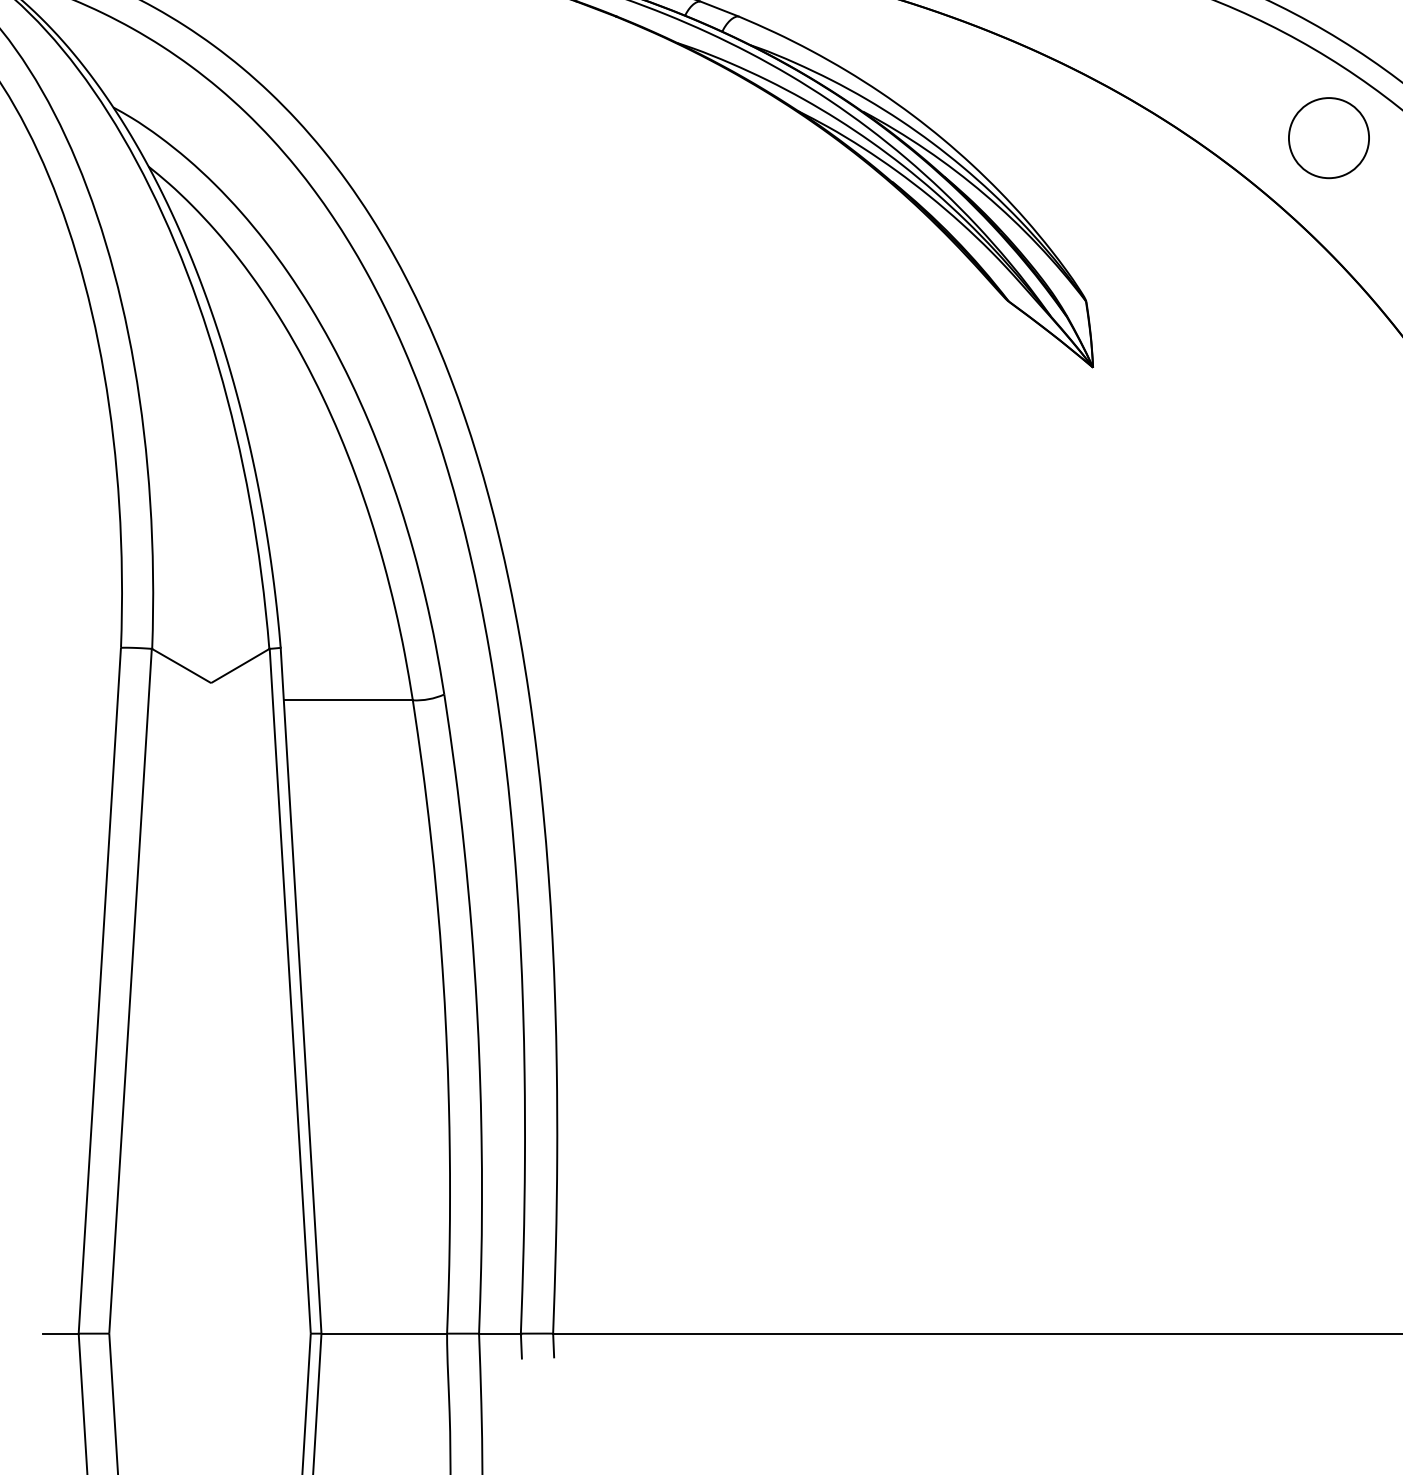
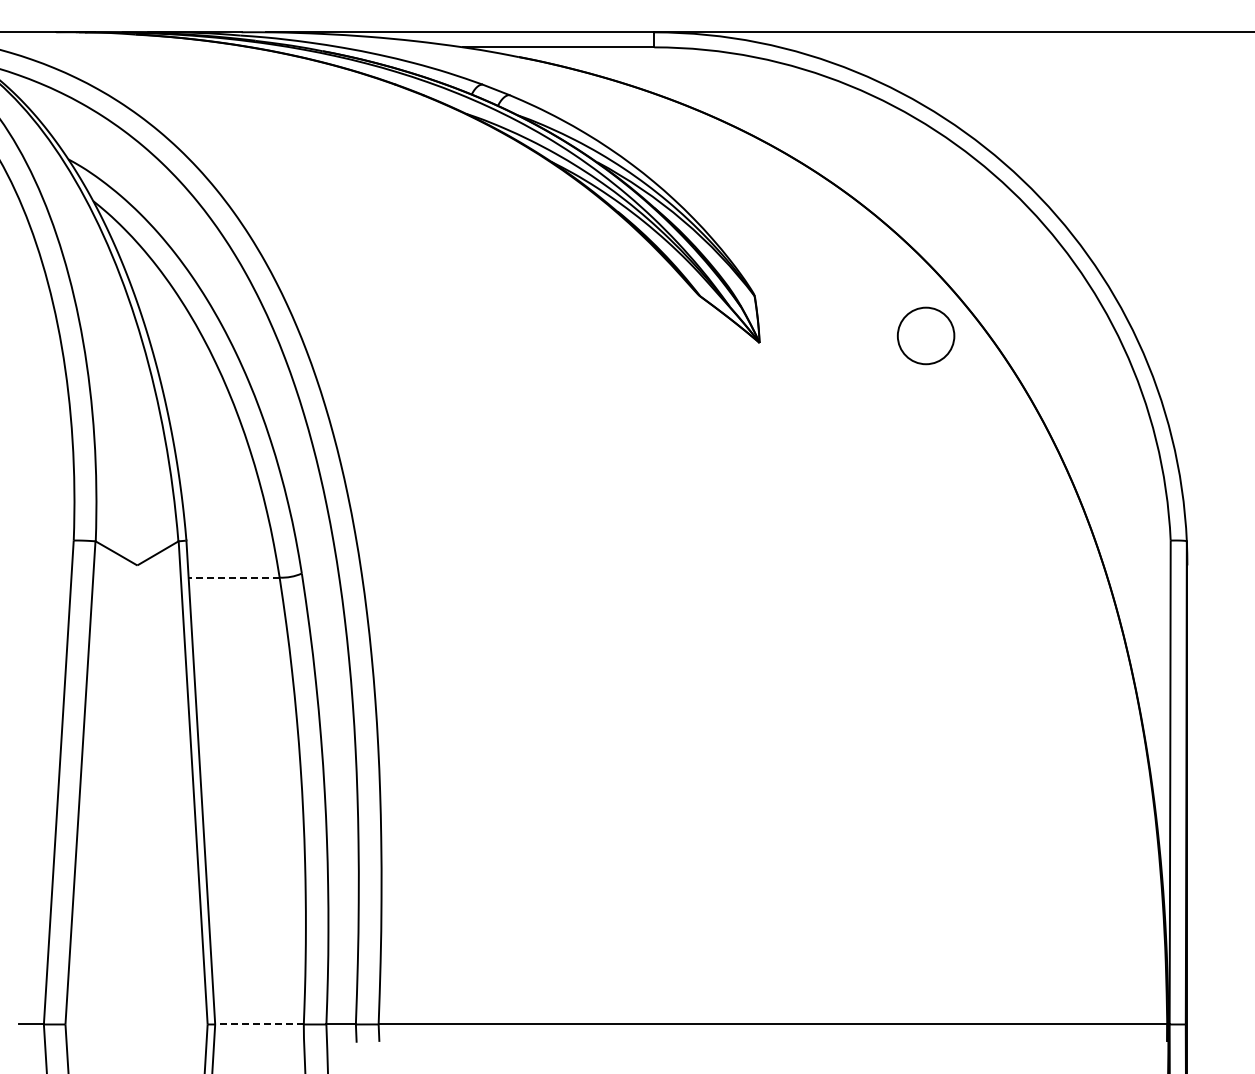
circle: (1329, 137) -> (926, 335), moved
line: (347, 700) -> (233, 577), solid -> dashed
line: (384, 1333) -> (259, 1024), solid -> dashed

